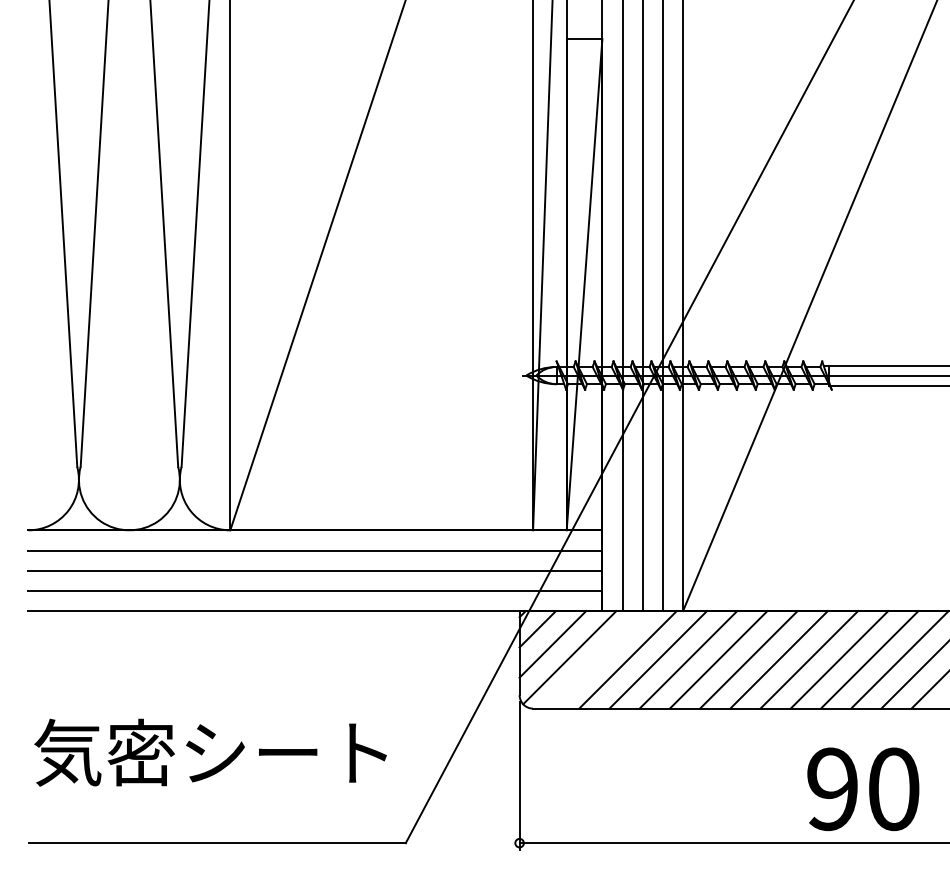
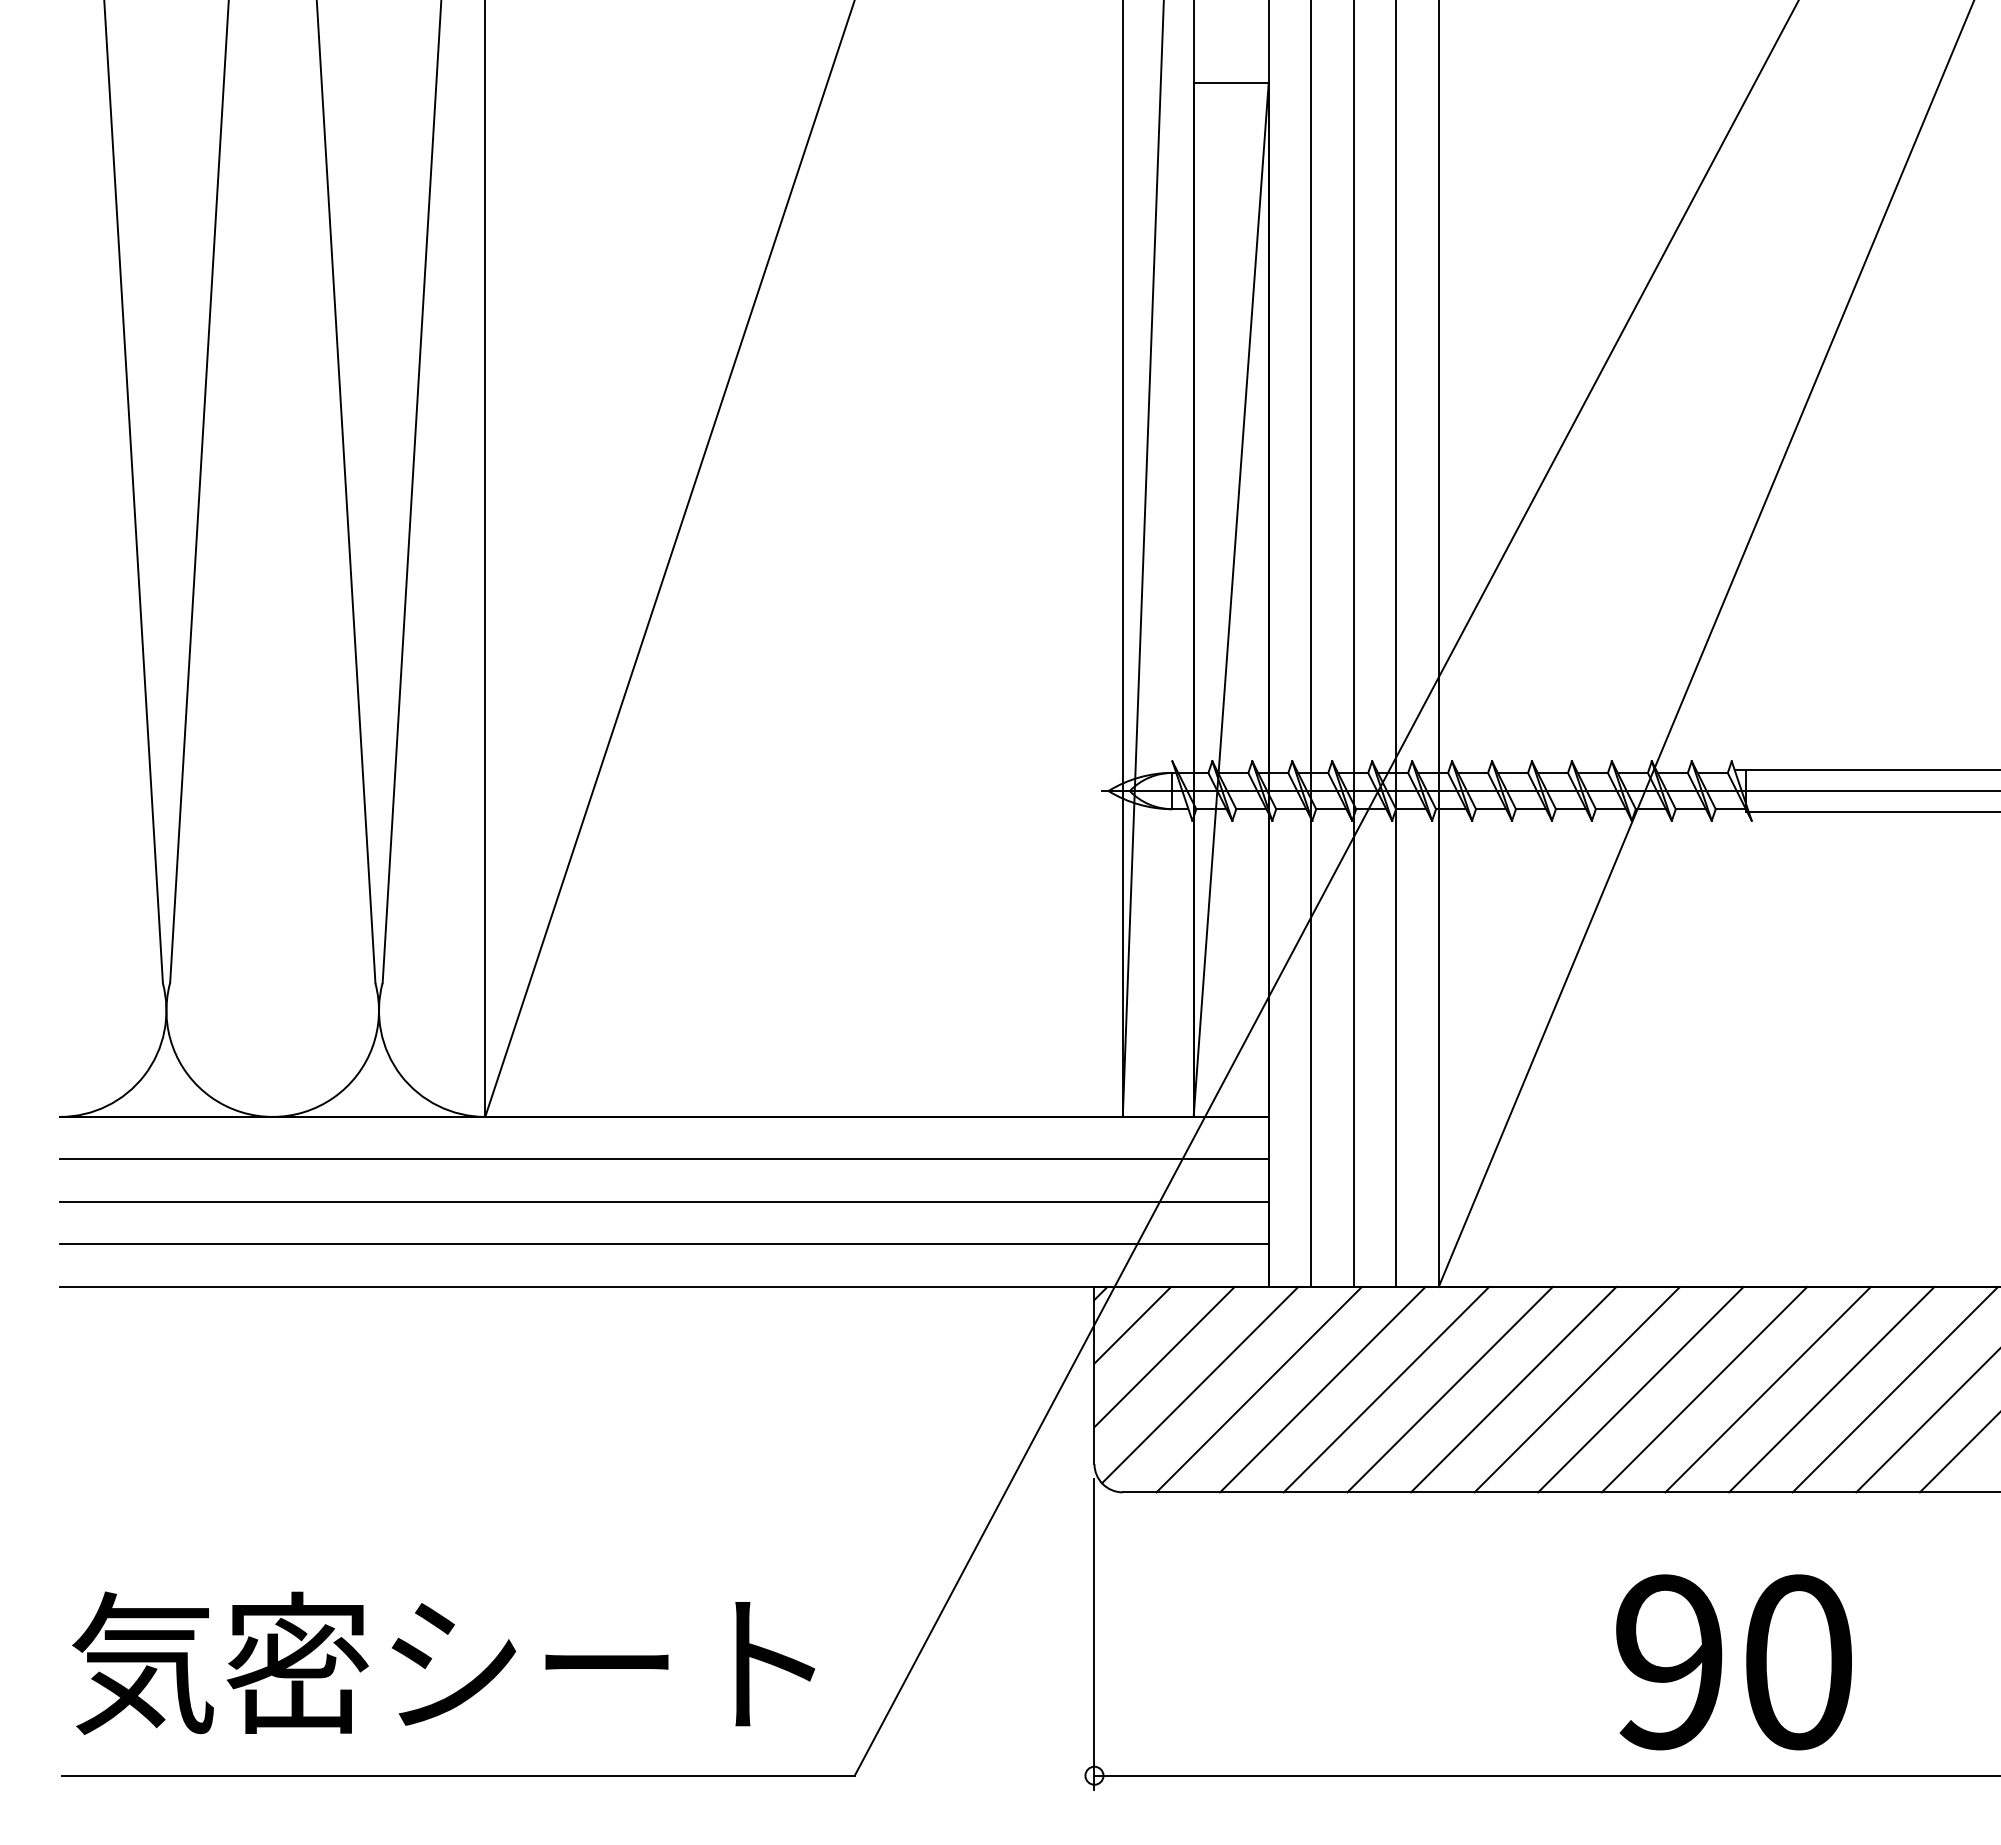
line: (597, 659) -> (1258, 1388), added
text: (210, 752) -> (443, 1662), moved
text: (863, 789) -> (1734, 1662), moved

